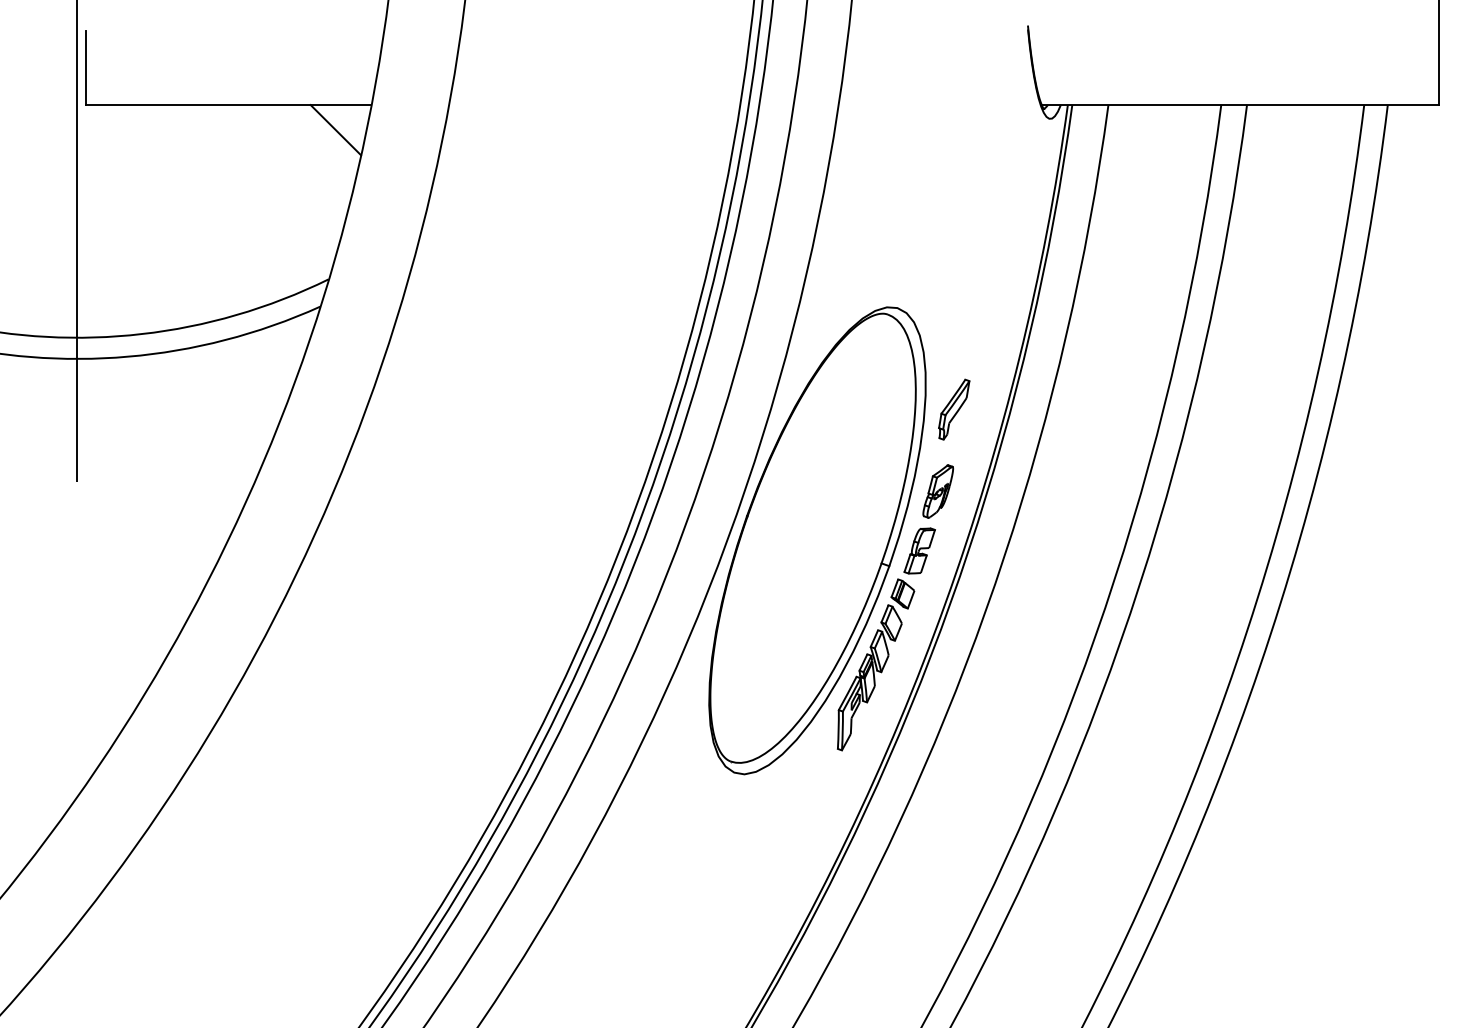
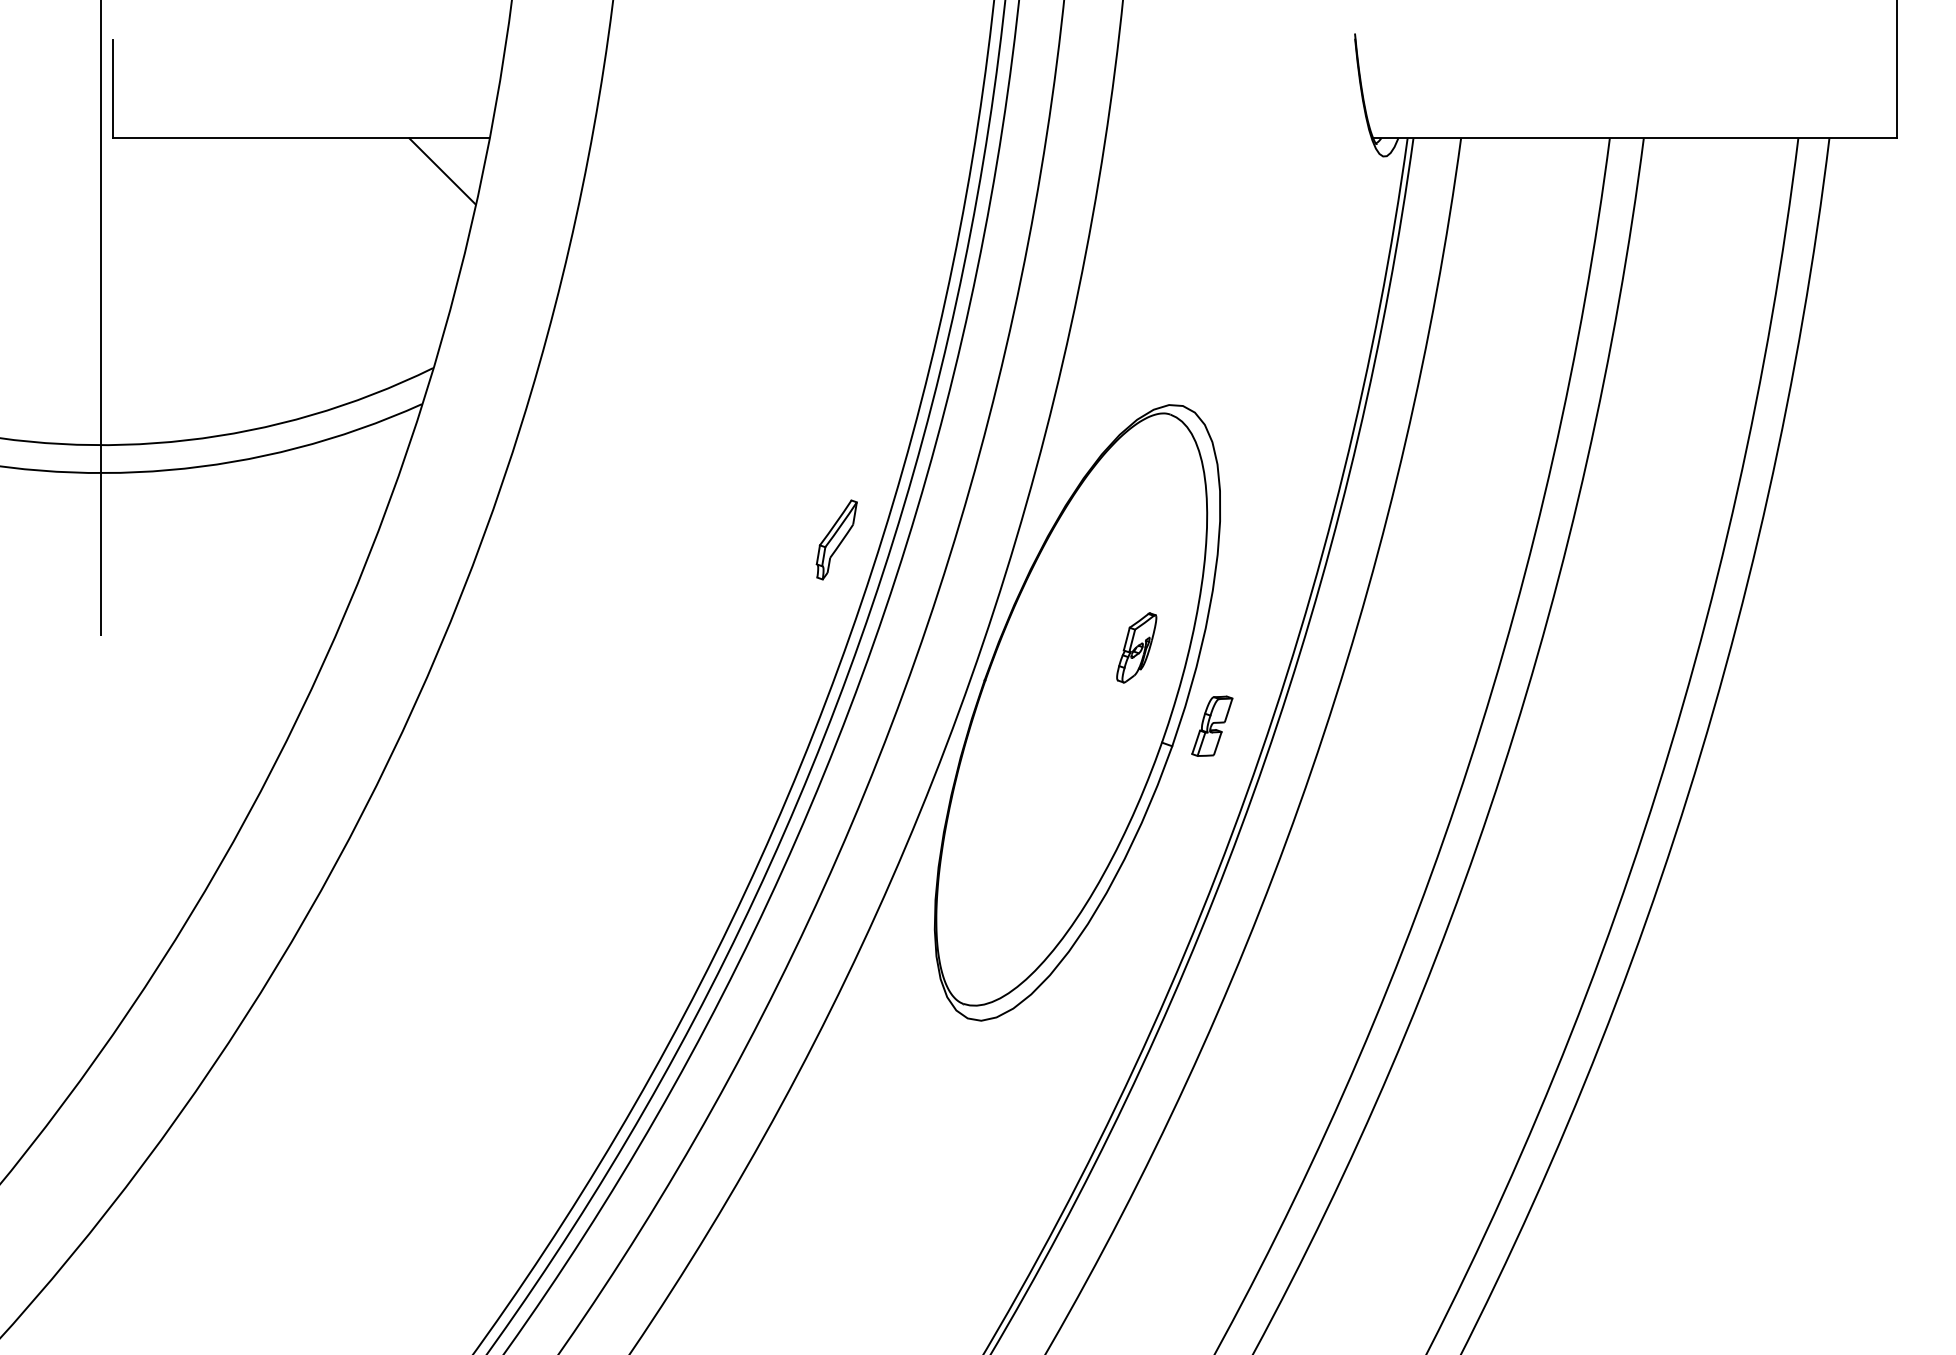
part: (954, 409) -> (836, 539), moved
part: (938, 491) -> (1136, 647), moved
part: (875, 664) -> (1154, 876), removed

